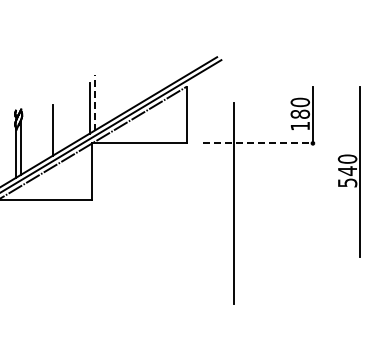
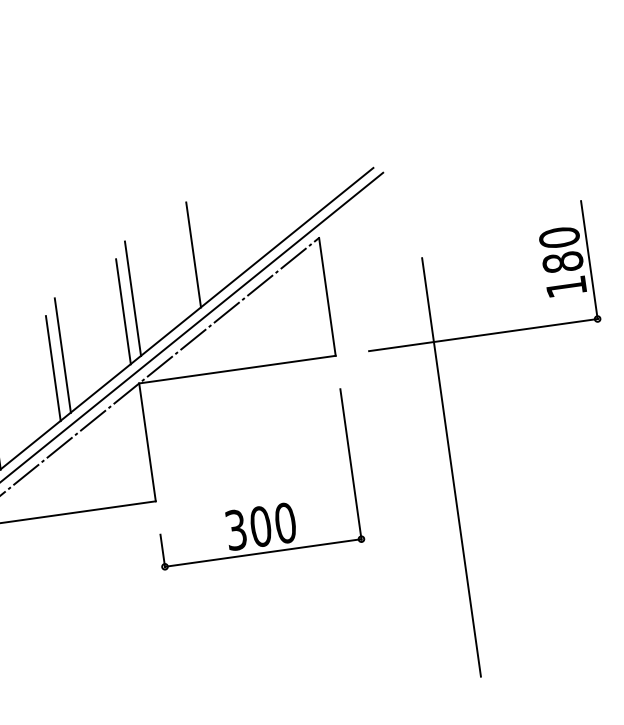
line: (126, 86) -> (193, 255), added
line: (95, 103) -> (134, 299), dashed -> solid
line: (58, 124) -> (63, 354), added
line: (258, 143) -> (484, 335), dashed -> solid
part: (139, 209) -> (256, 507), added

